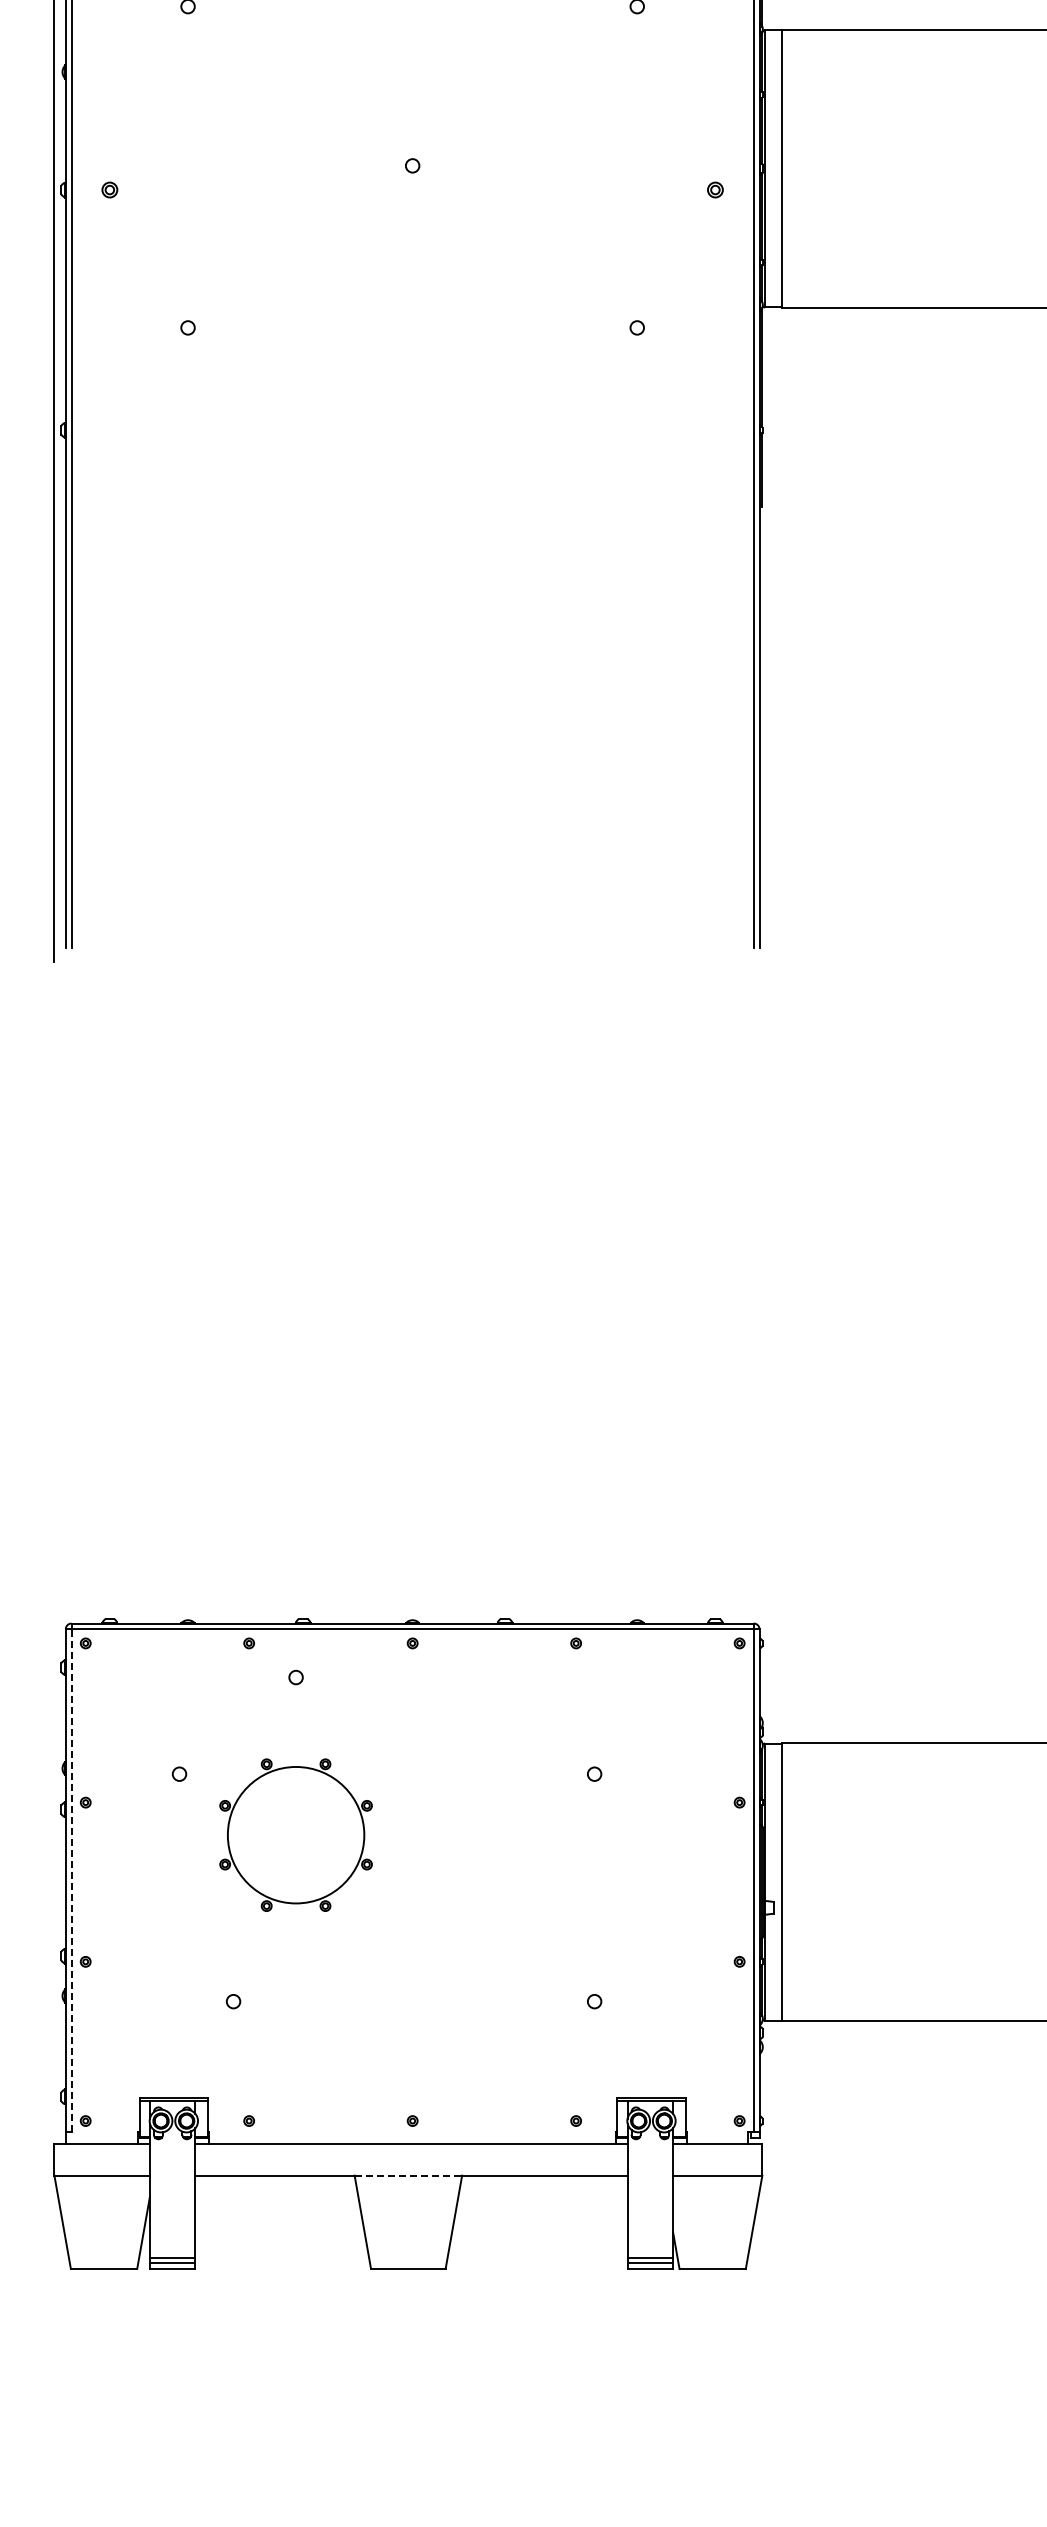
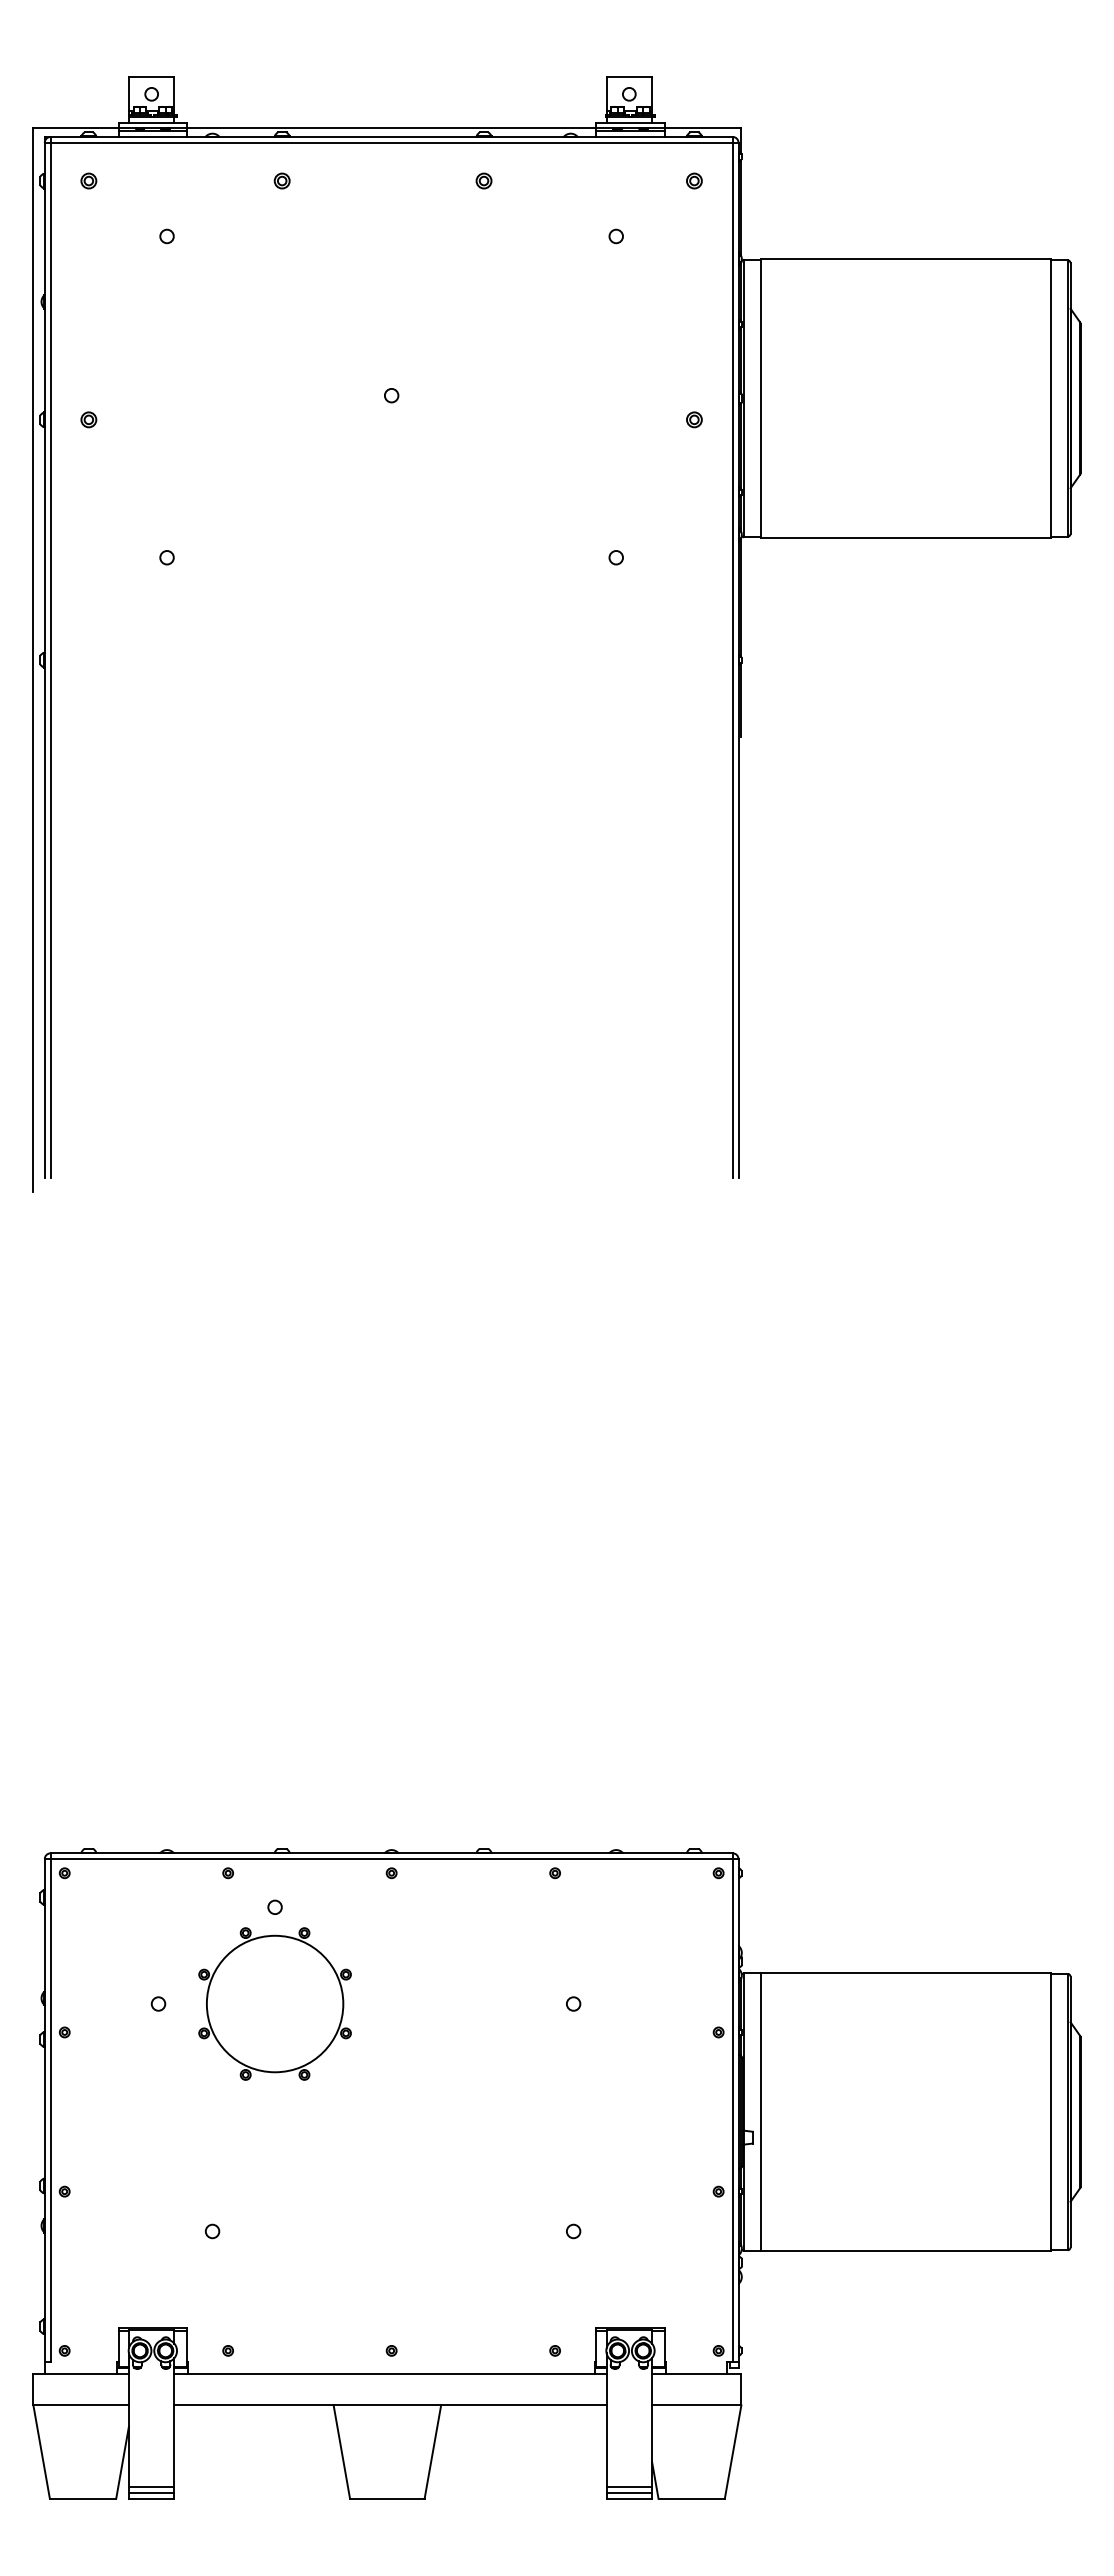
part: (295, 1834) -> (274, 2003), moved
line: (71, 1880) -> (50, 2110), dashed -> solid
line: (408, 2175) -> (387, 2405), dashed -> solid

